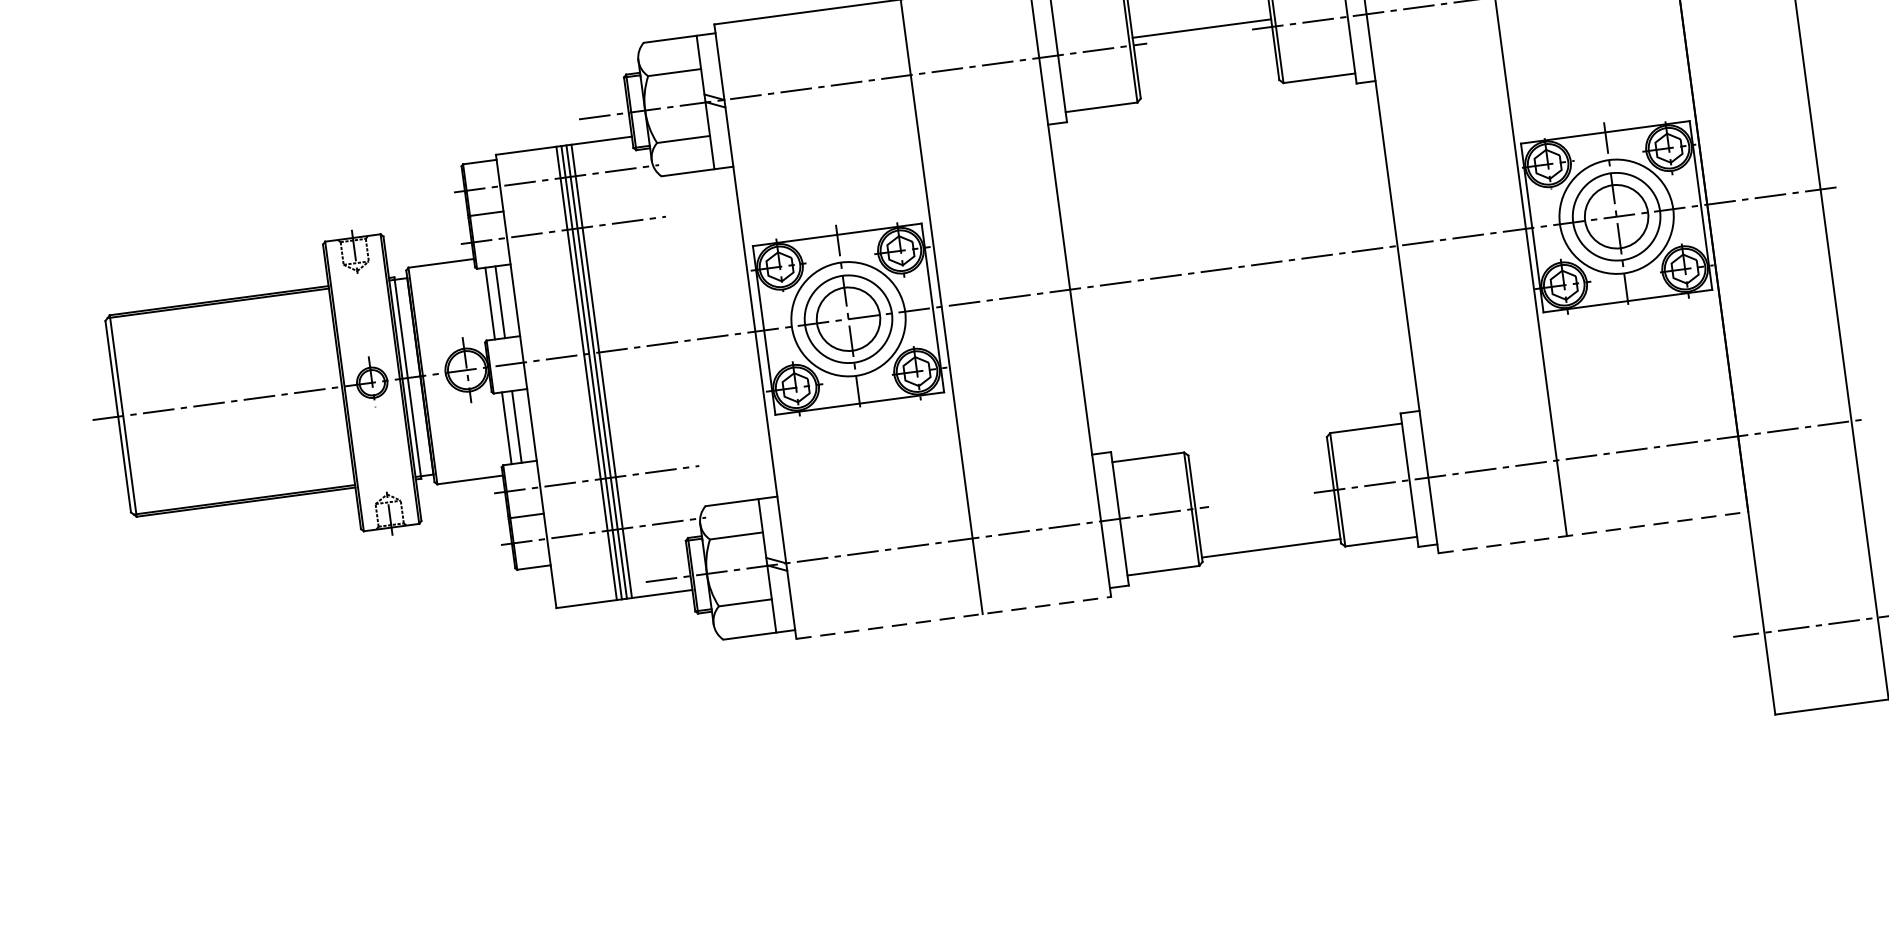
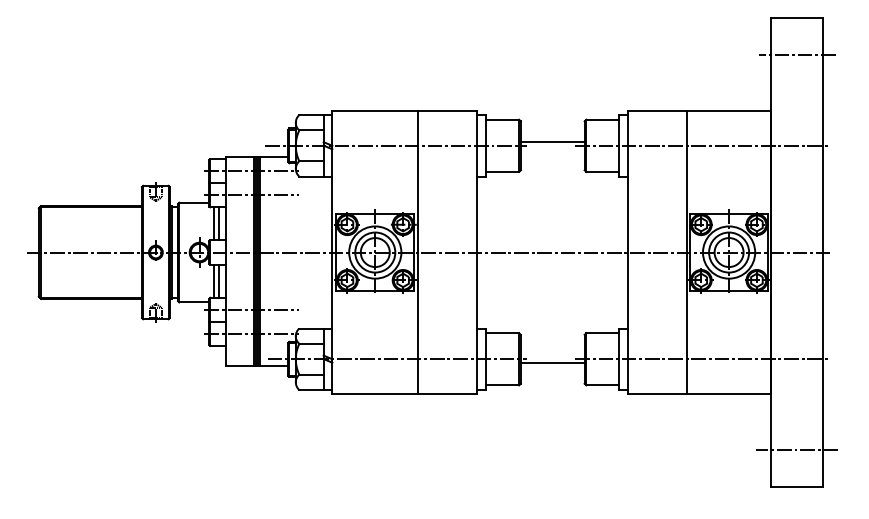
line: (1595, 533) -> (700, 394), dashed -> solid
line: (1270, 547) -> (552, 362), moved
line: (953, 618) -> (404, 394), dashed -> solid

